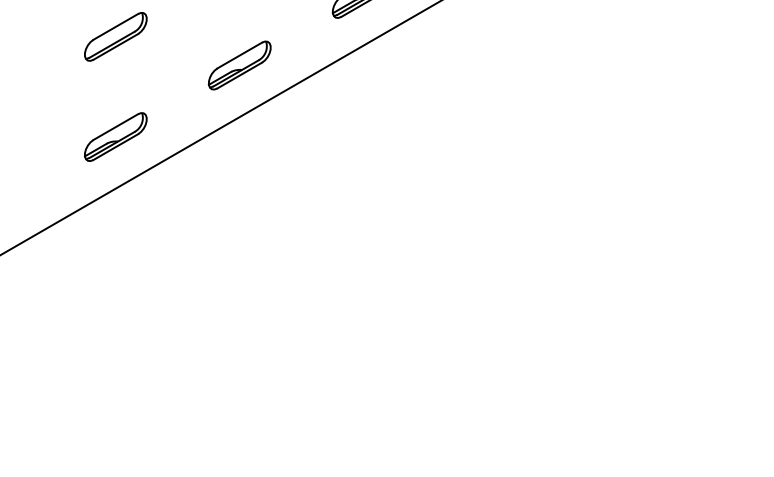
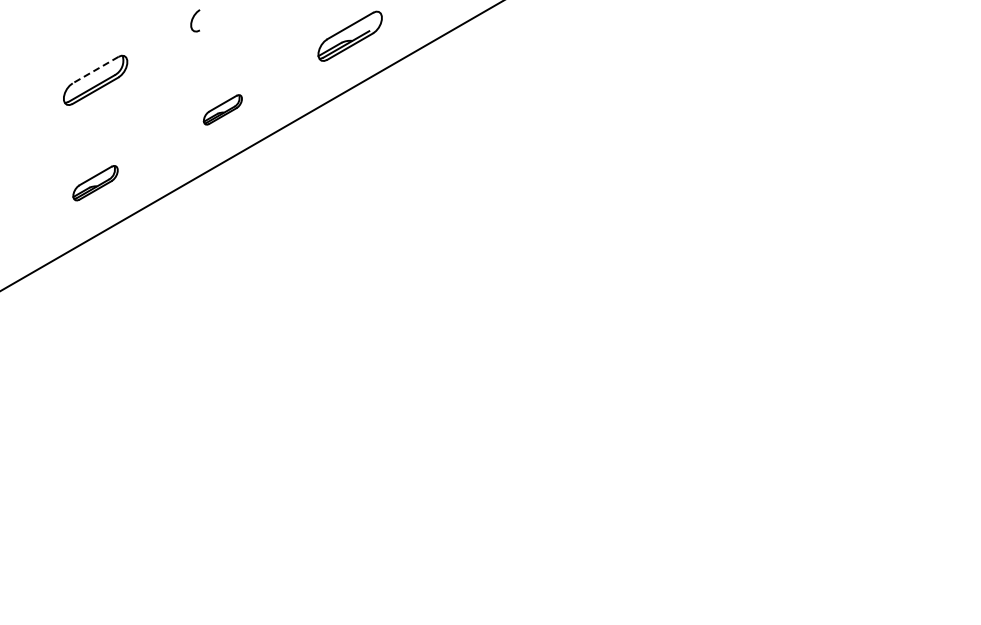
line: (115, 27) -> (95, 70), solid -> dashed
part: (239, 65) -> (222, 109), size x0.6
part: (115, 136) -> (95, 182), size x0.7

